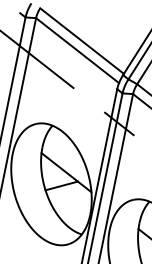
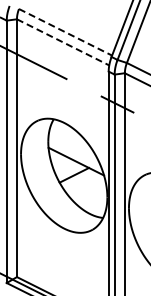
line: (82, 41) -> (66, 32), solid -> dashed
line: (77, 50) -> (63, 42), solid -> dashed

